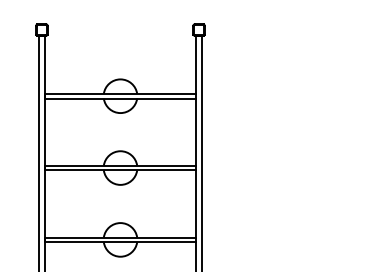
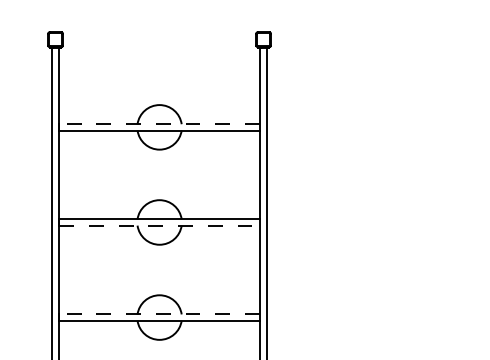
line: (120, 93) -> (159, 123), solid -> dashed
line: (120, 170) -> (159, 225), solid -> dashed
line: (120, 237) -> (159, 314), solid -> dashed

